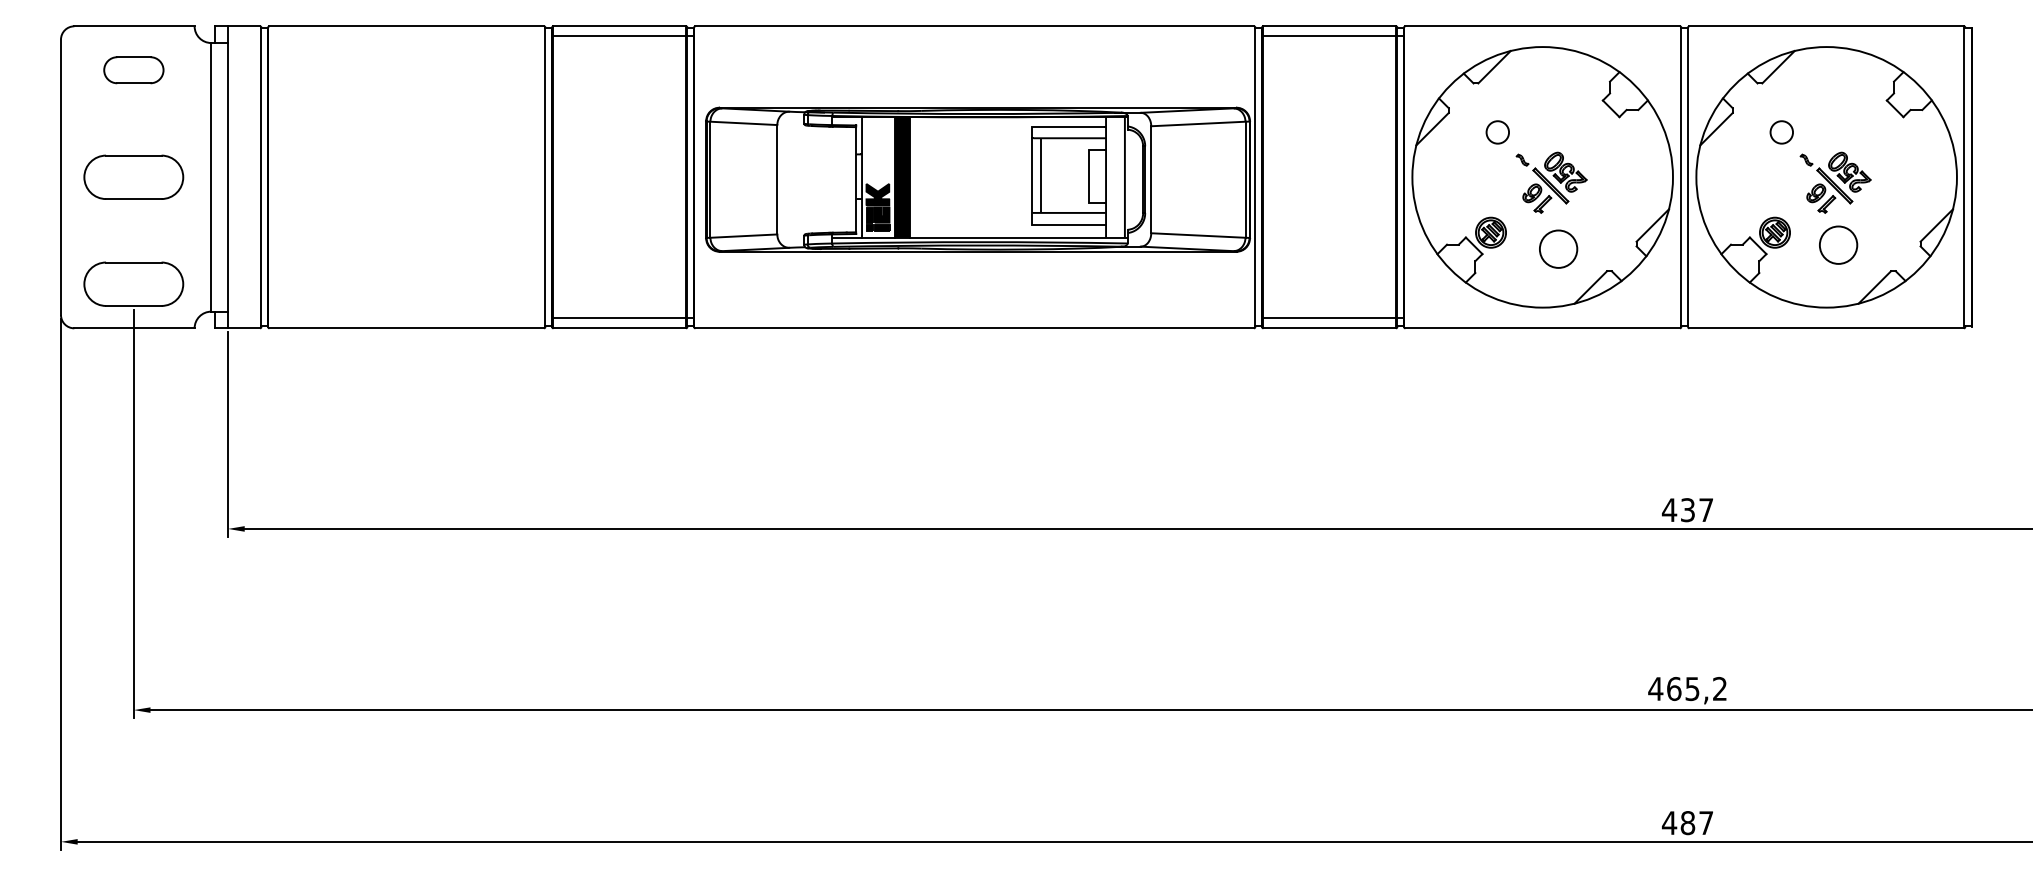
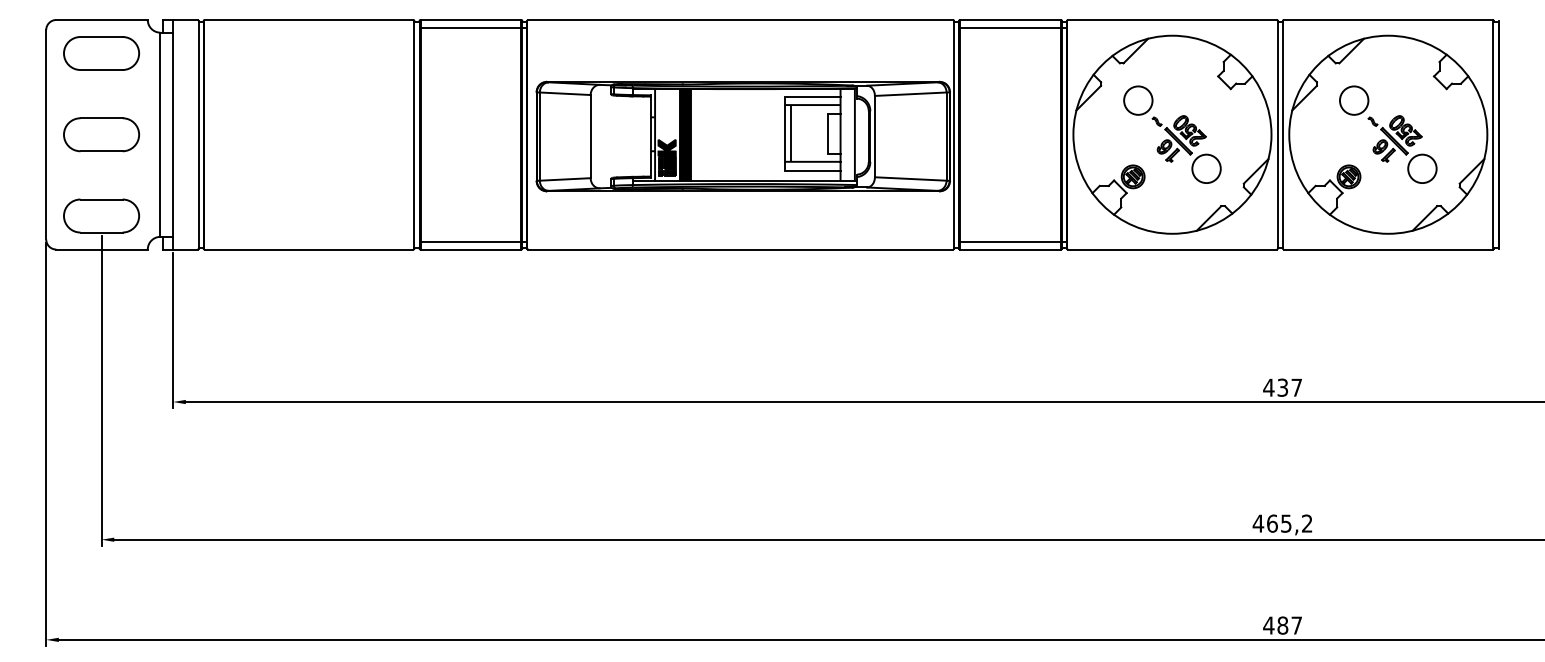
part: (133, 69) -> (101, 52), size x1.67
circle: (1497, 132) -> (1138, 100), size x1.67
circle: (1781, 132) -> (1353, 100), size x1.67
circle: (1838, 244) -> (1422, 168), moved
circle: (1558, 248) -> (1206, 168), moved

